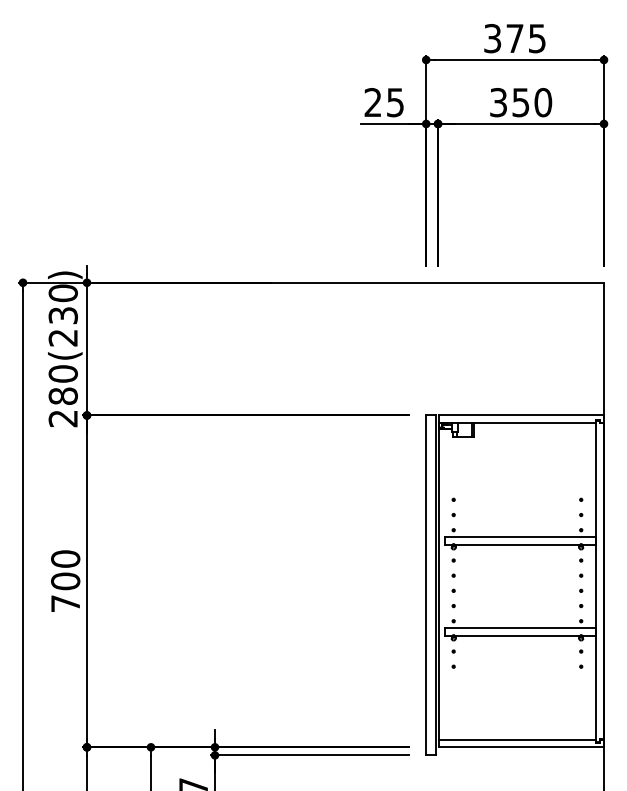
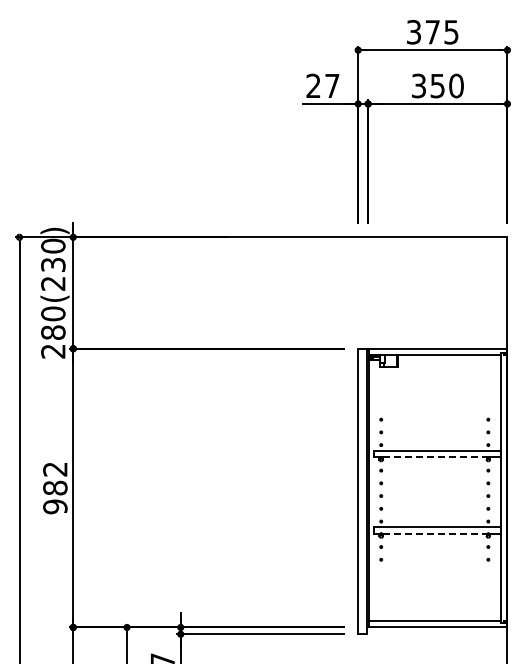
text: (395, 103) -> (332, 86), 25 -> 27
line: (517, 544) -> (434, 457), solid -> dashed
text: (65, 581) -> (55, 488), 700 -> 982
line: (517, 635) -> (434, 533), solid -> dashed

